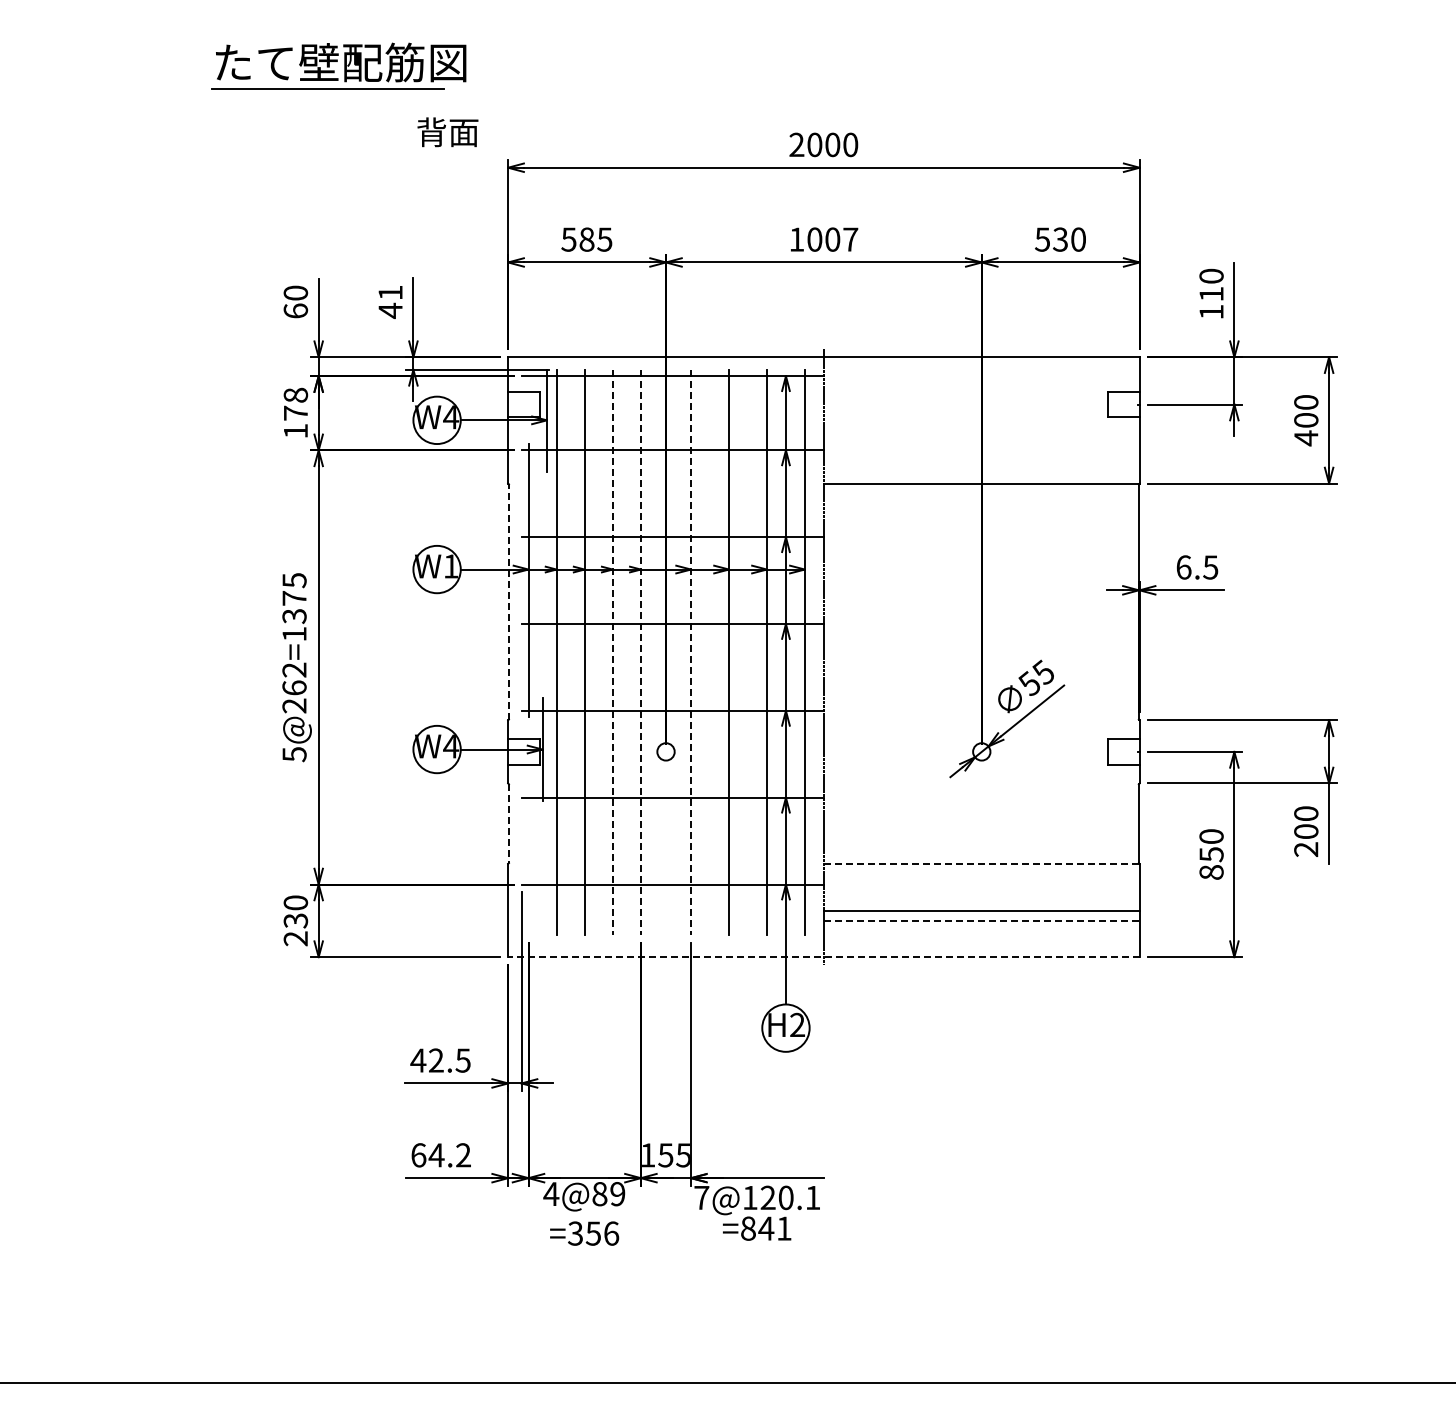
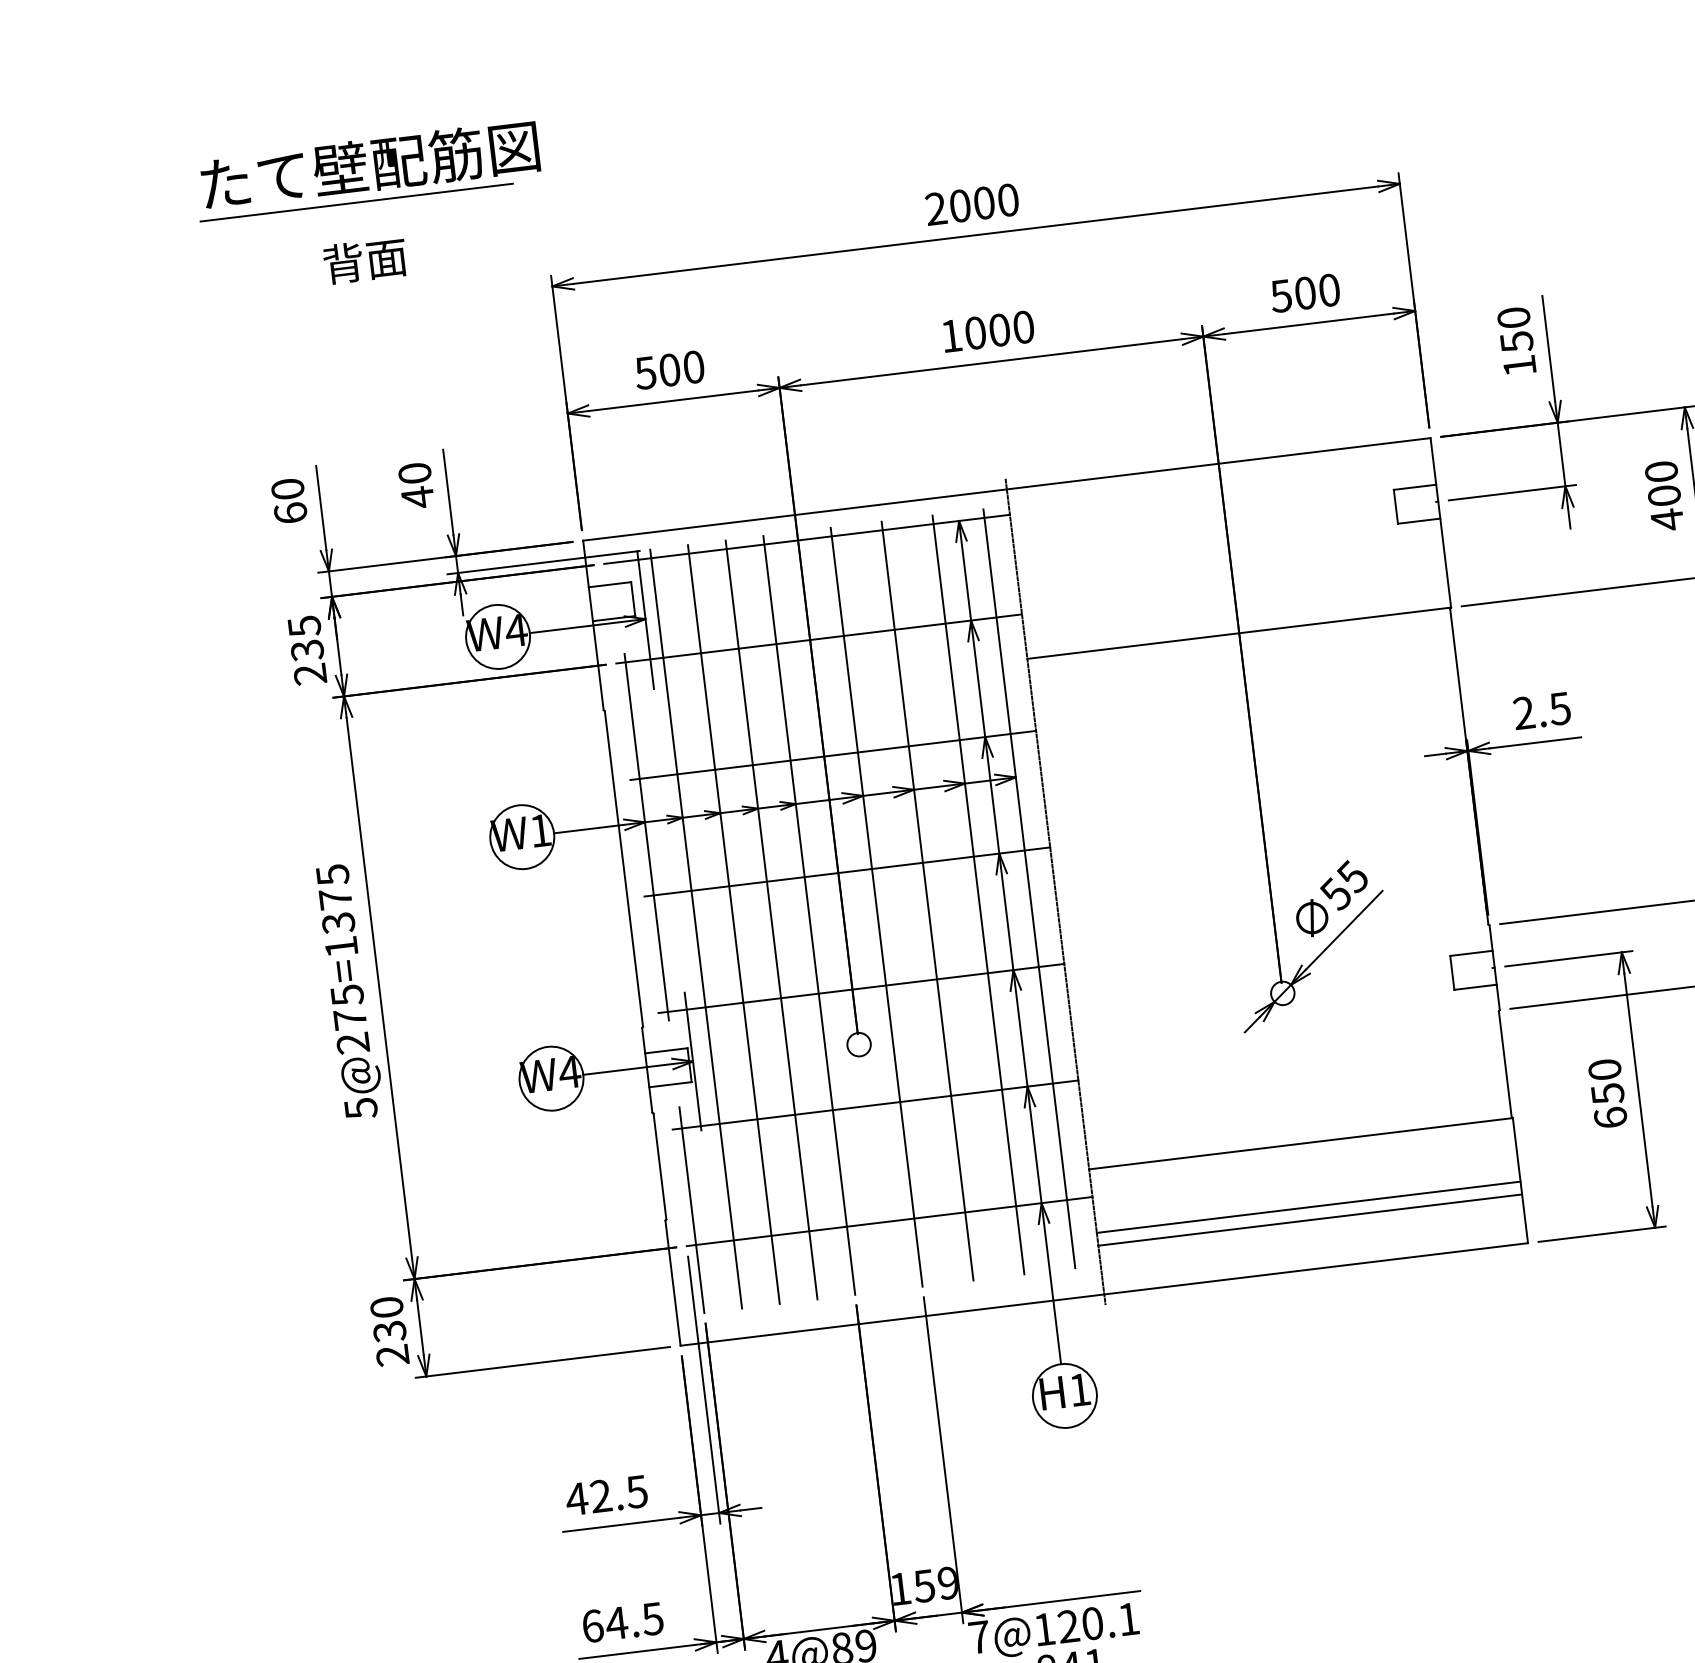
part: (338, 65) -> (367, 169), moved
text: (447, 132) -> (364, 261), moved
text: (595, 239) -> (681, 368), 585 -> 500
text: (850, 239) -> (1023, 327), 1007 -> 1000
text: (1060, 239) -> (1305, 293), 530 -> 500
text: (390, 292) -> (414, 472), 41 -> 40
text: (1211, 294) -> (1516, 342), 110 -> 150
text: (295, 412) -> (306, 649), 178 -> 235
text: (1183, 567) -> (1523, 713), 6.5 -> 2.5
line: (508, 601) -> (623, 868), dashed -> solid
line: (612, 652) -> (771, 919), dashed -> solid
line: (640, 652) -> (808, 915), dashed -> solid
line: (691, 652) -> (877, 907), dashed -> solid
text: (294, 678) -> (348, 1006), 5@262=1375 -> 5@275=1375
line: (508, 824) -> (659, 1167), dashed -> solid
line: (528, 858) -> (691, 1210), added
line: (981, 863) -> (1300, 1143), dashed -> solid
text: (1211, 871) -> (1610, 1116), 850 -> 650
line: (981, 920) -> (1309, 1219), dashed -> solid
line: (823, 957) -> (1103, 1295), dashed -> solid
text: (797, 1024) -> (1079, 1389), H2 -> H1
text: (462, 1155) -> (651, 1619), 64.2 -> 64.5
text: (682, 1155) -> (946, 1583), 155 -> 159

